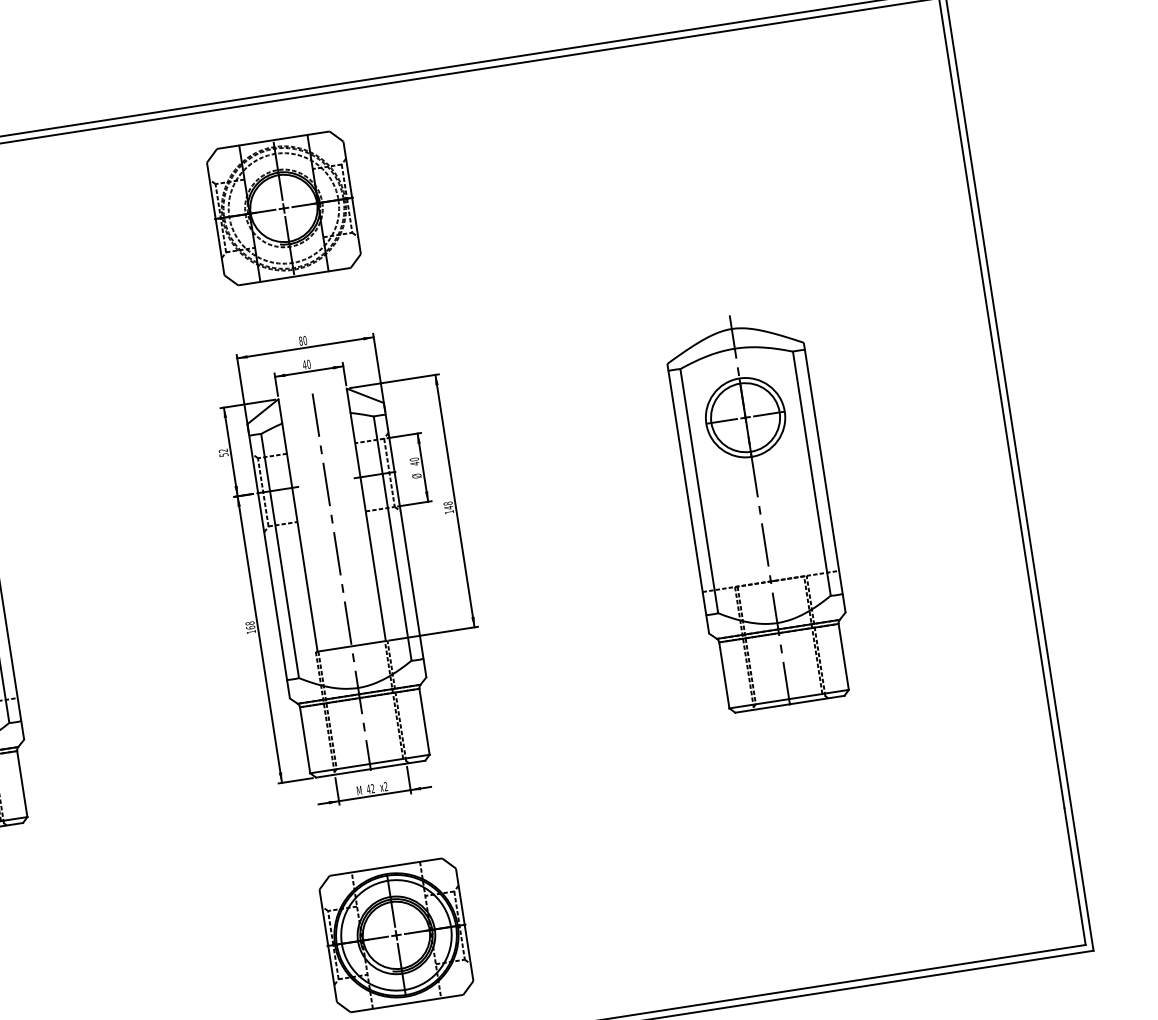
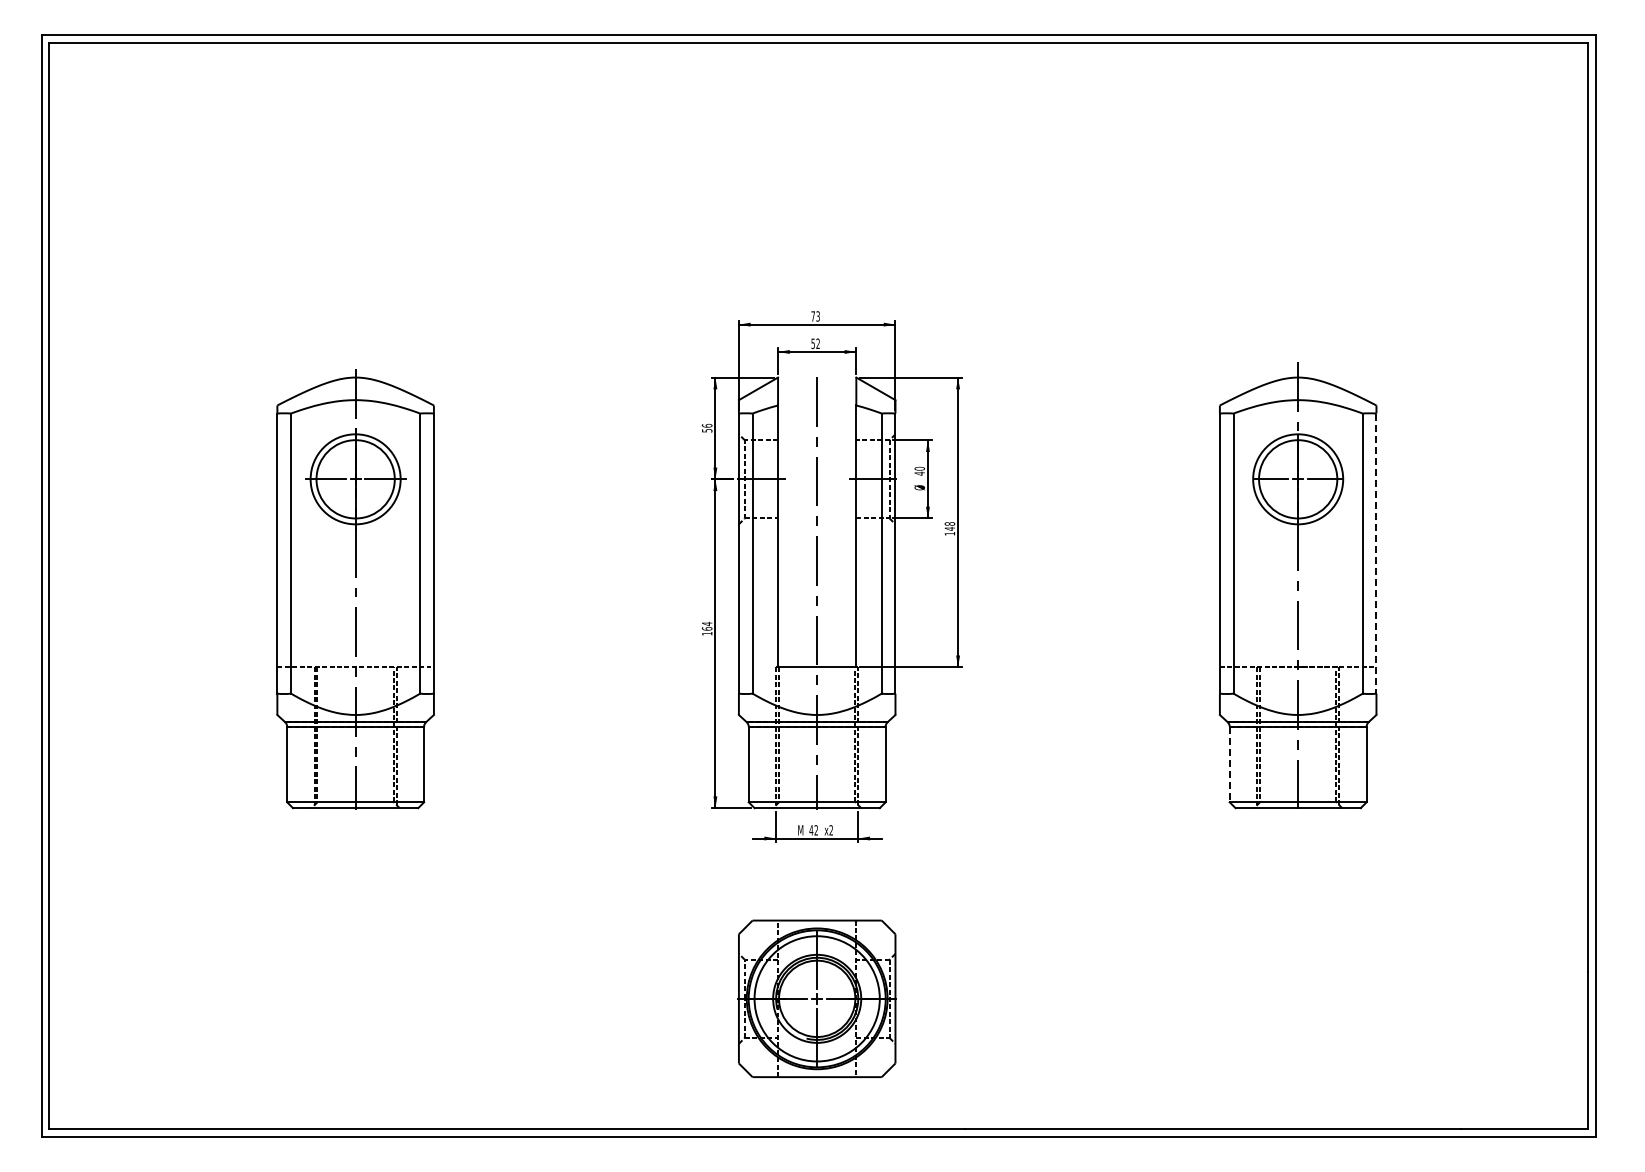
part: (283, 208) -> (816, 164), removed
text: (302, 340) -> (815, 316), 80 -> 73
text: (306, 364) -> (815, 343), 40 -> 52
text: (223, 450) -> (707, 425), 52 -> 56
line: (823, 472) -> (1376, 554), solid -> dashed
text: (250, 623) -> (707, 623), 168 -> 164
line: (724, 675) -> (1229, 764), solid -> dashed

